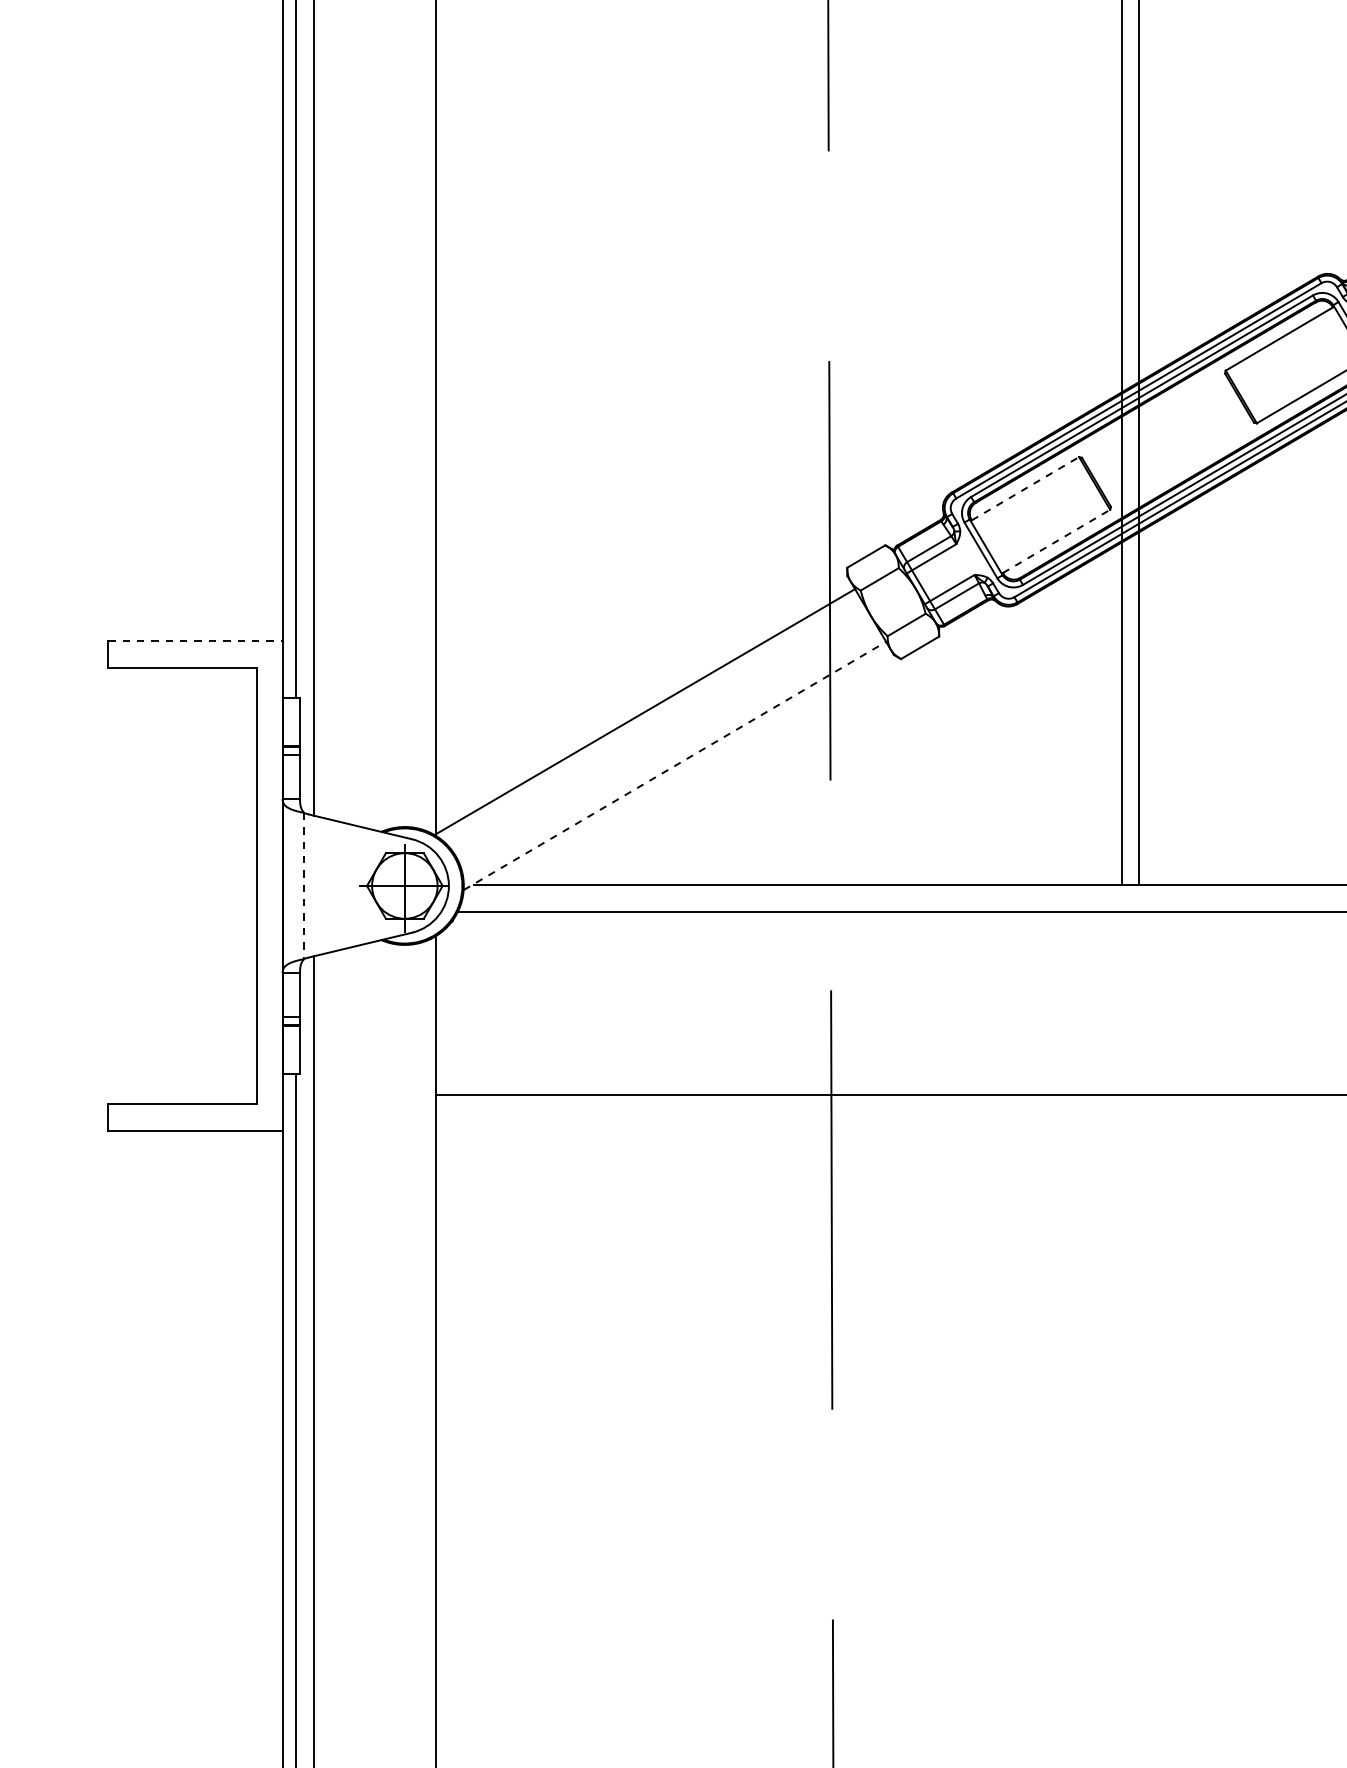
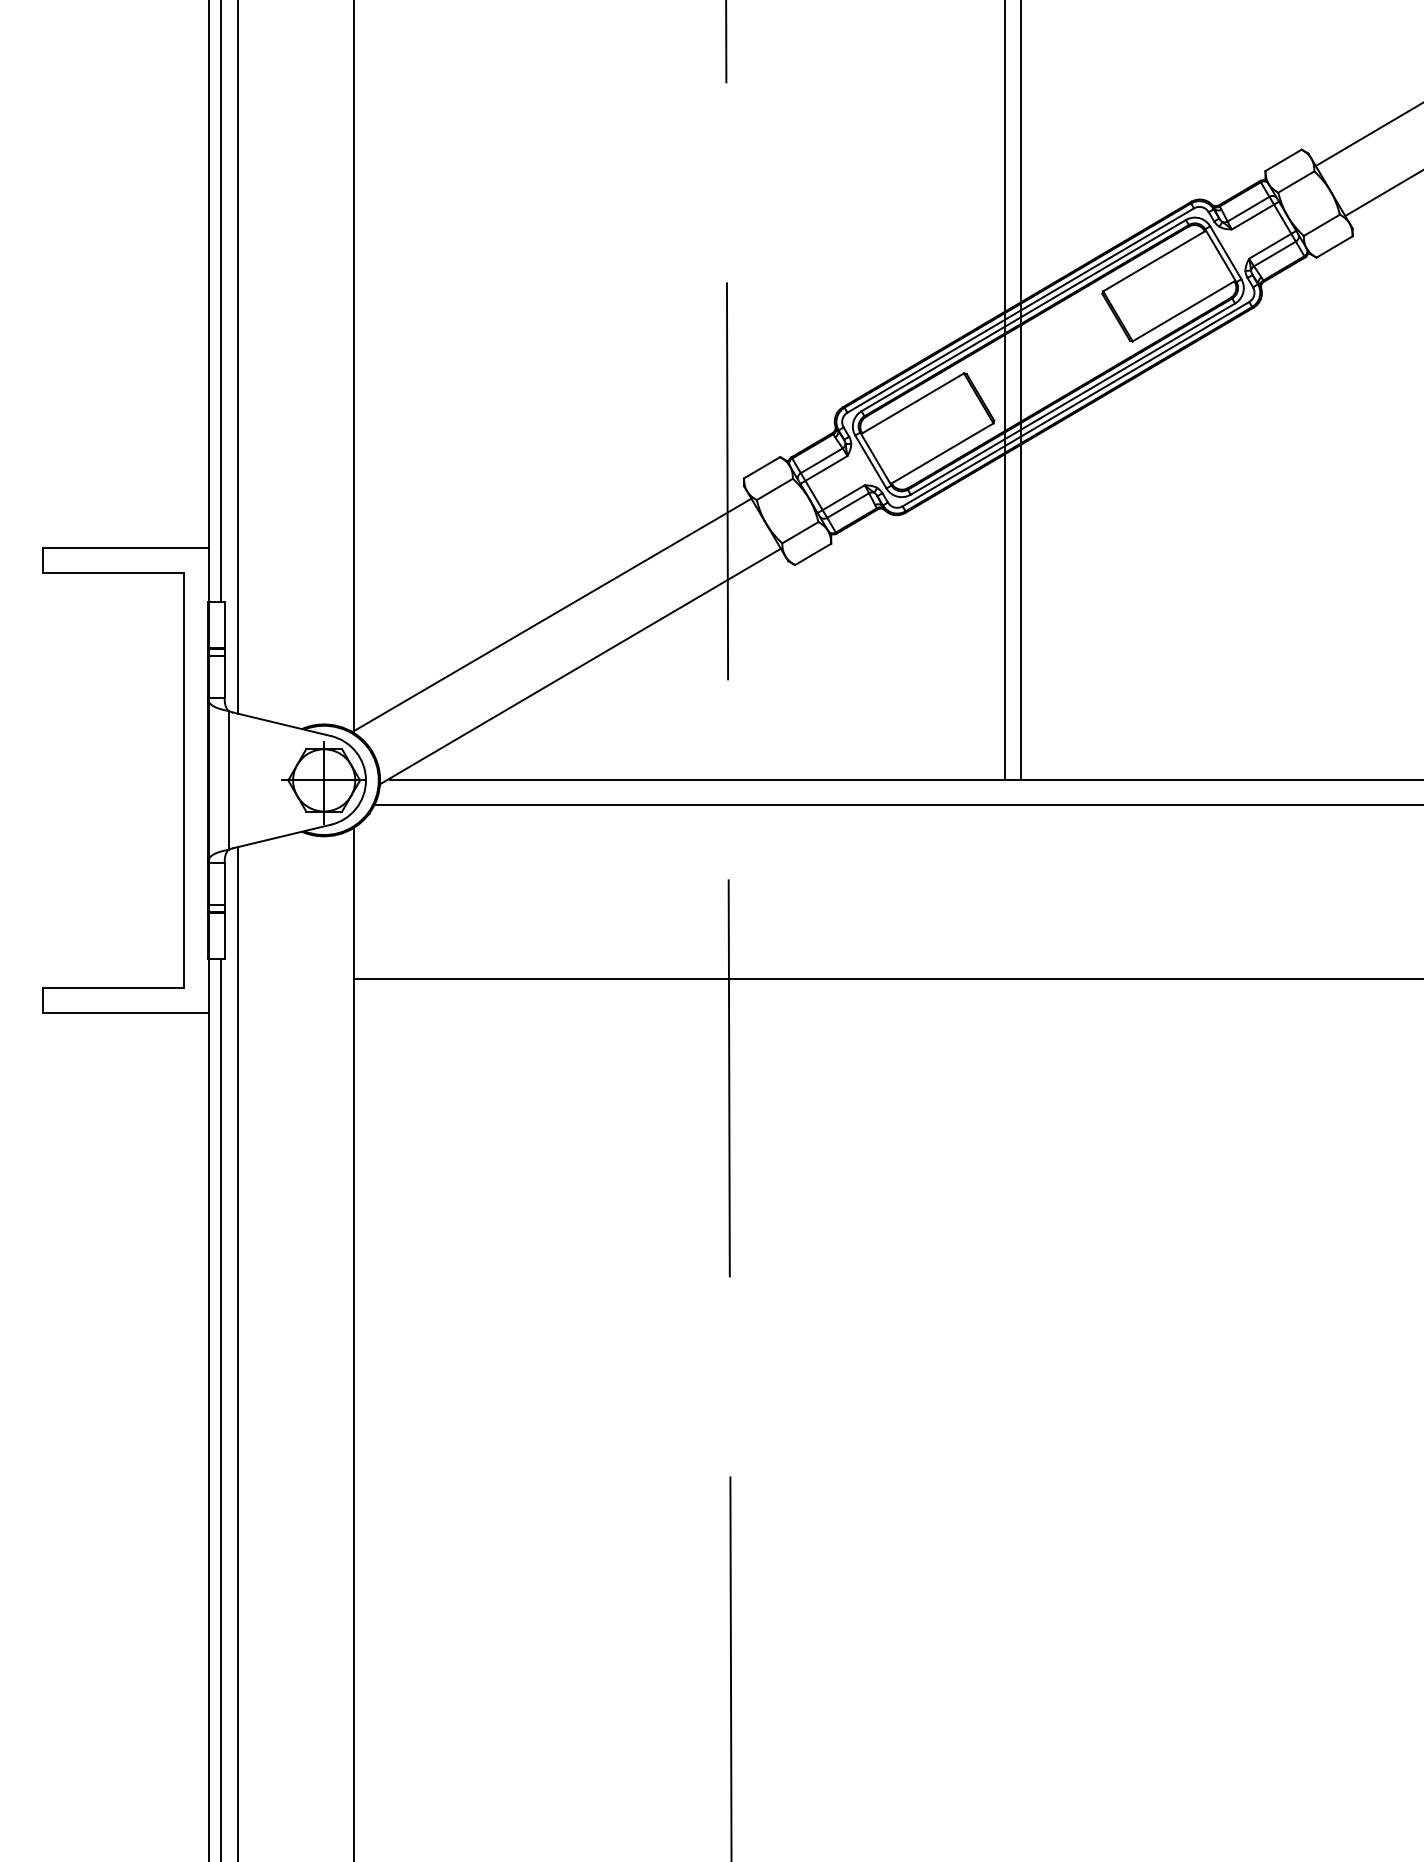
line: (1025, 488) -> (913, 403), dashed -> solid
line: (1057, 541) -> (943, 453), dashed -> solid
line: (195, 641) -> (125, 548), dashed -> solid
line: (674, 765) -> (580, 666), dashed -> solid
line: (304, 886) -> (228, 780), dashed -> solid

